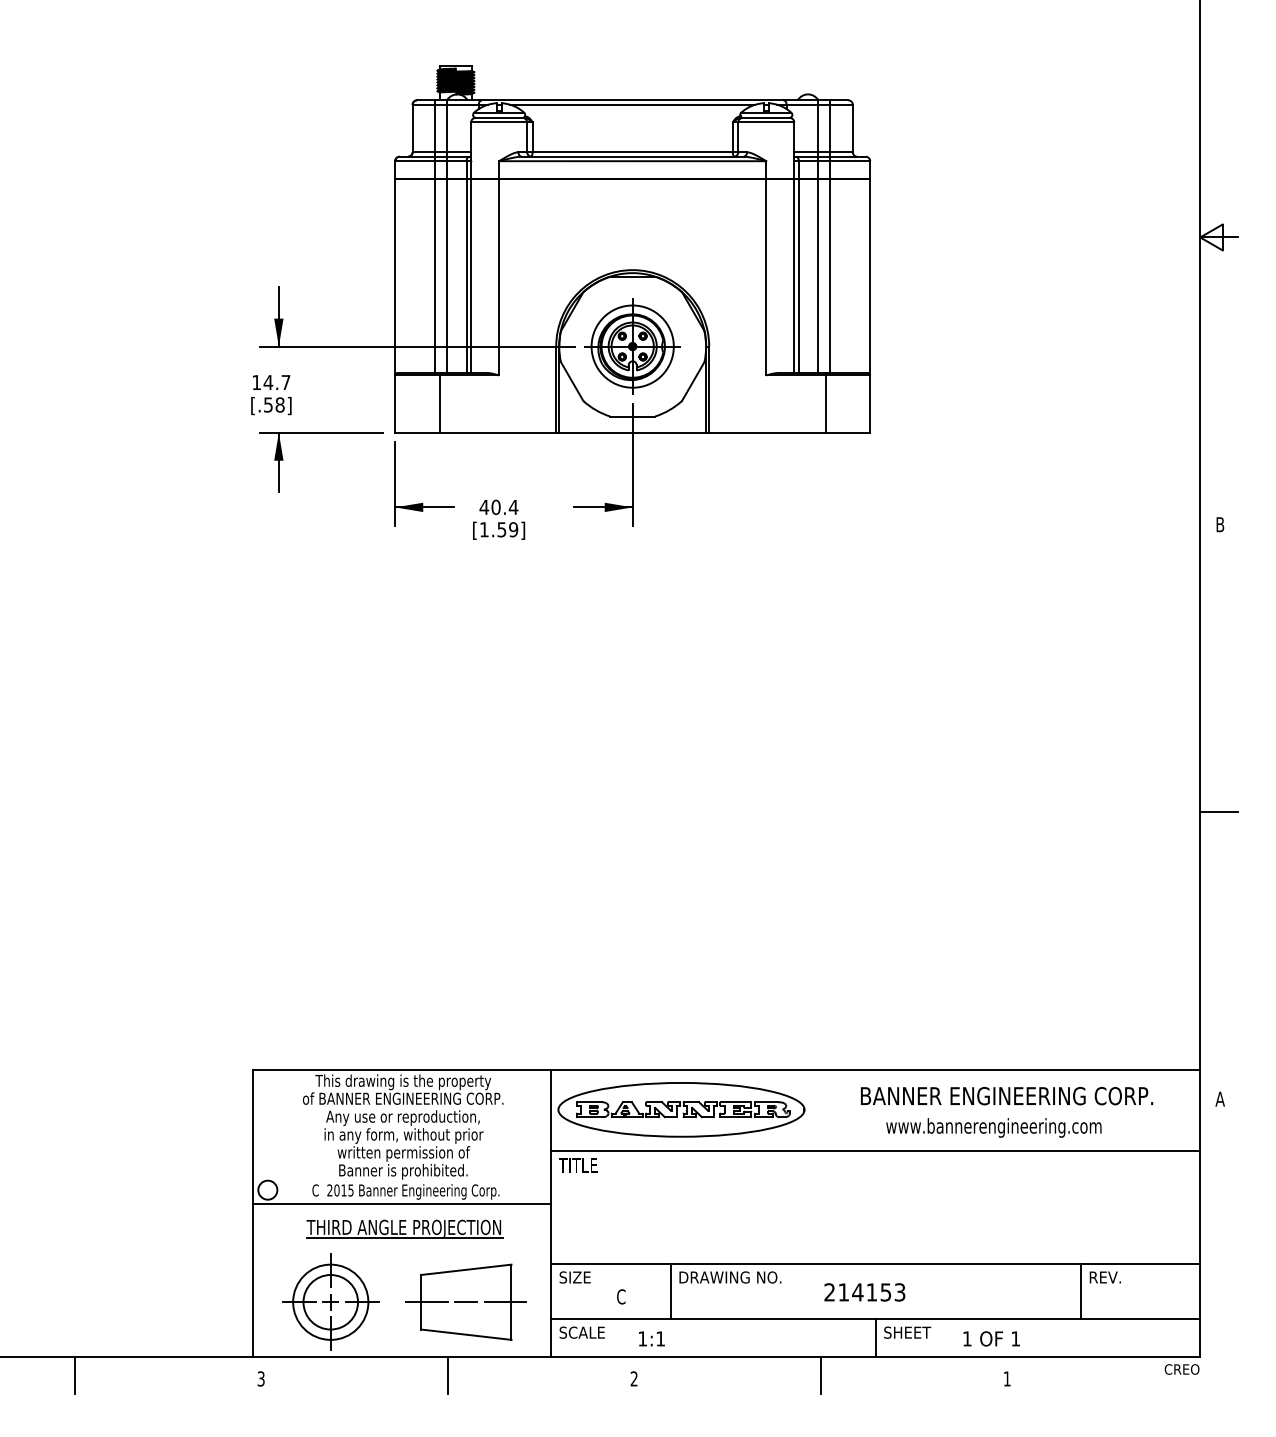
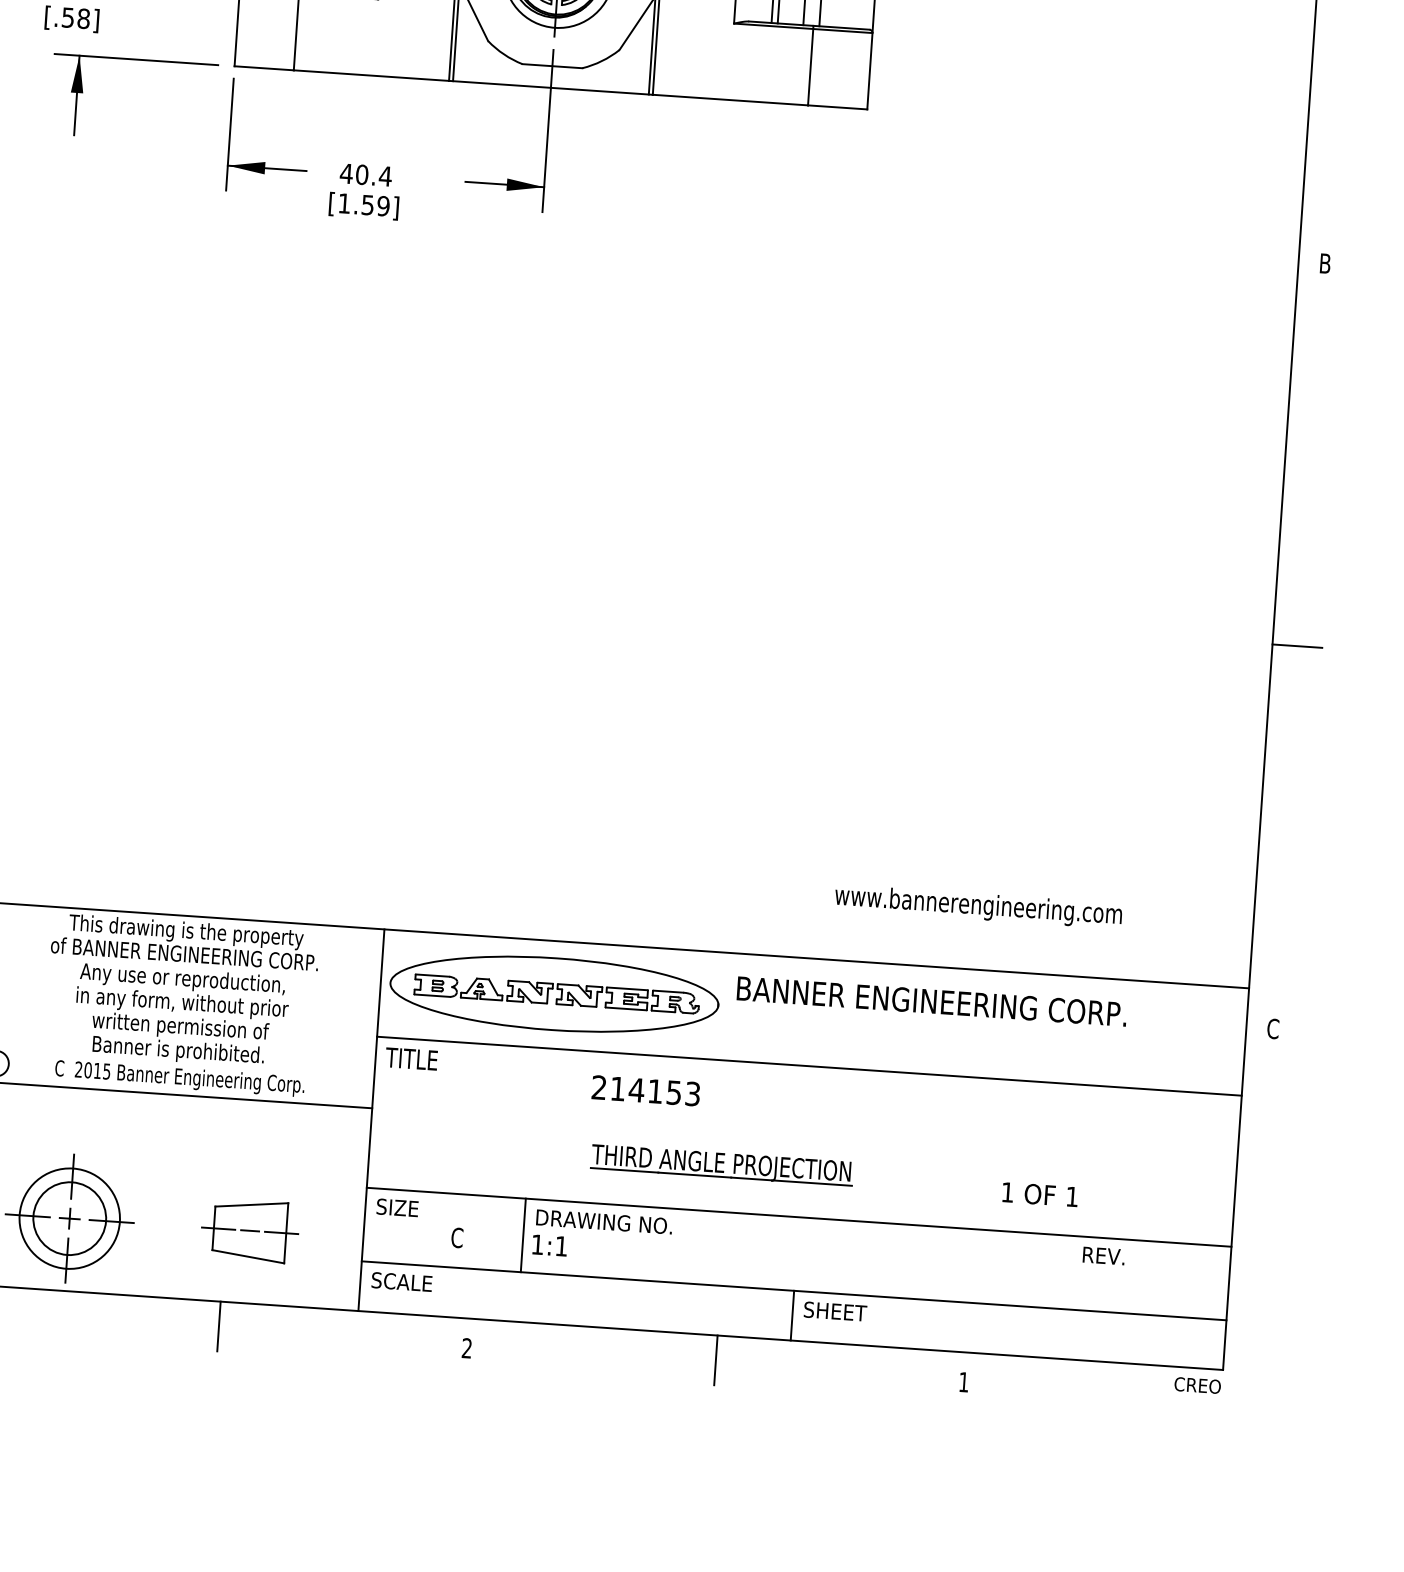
text: (1007, 1096) -> (932, 1002), moved
text: (1219, 1098) -> (1272, 1027), A -> C
text: (993, 1127) -> (977, 906), moved
part: (404, 1228) -> (722, 1164), moved
line: (1080, 1291) -> (1069, 1272), removed
text: (864, 1292) -> (645, 1090), moved
part: (465, 1301) -> (249, 1229), size x0.6
text: (651, 1338) -> (549, 1244), moved
text: (991, 1338) -> (1040, 1194), moved

